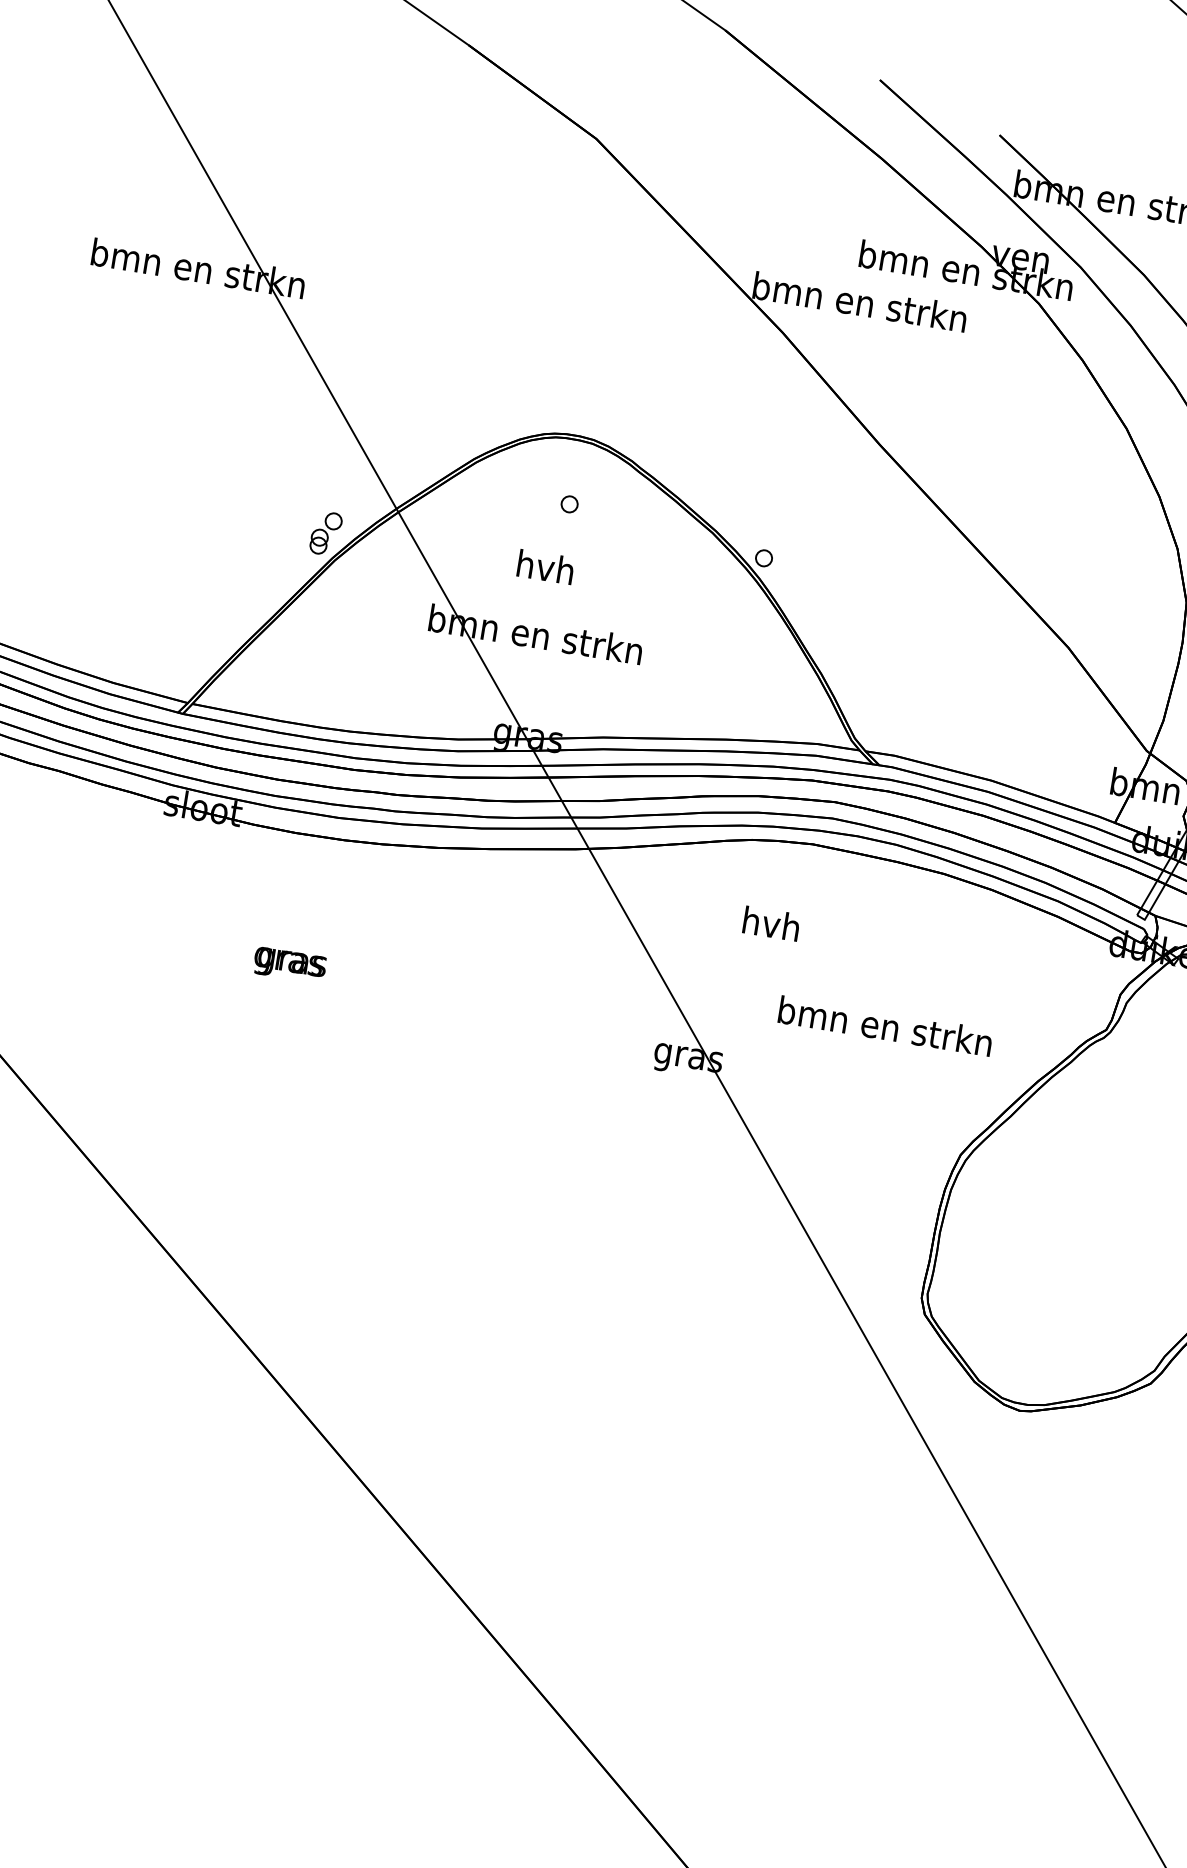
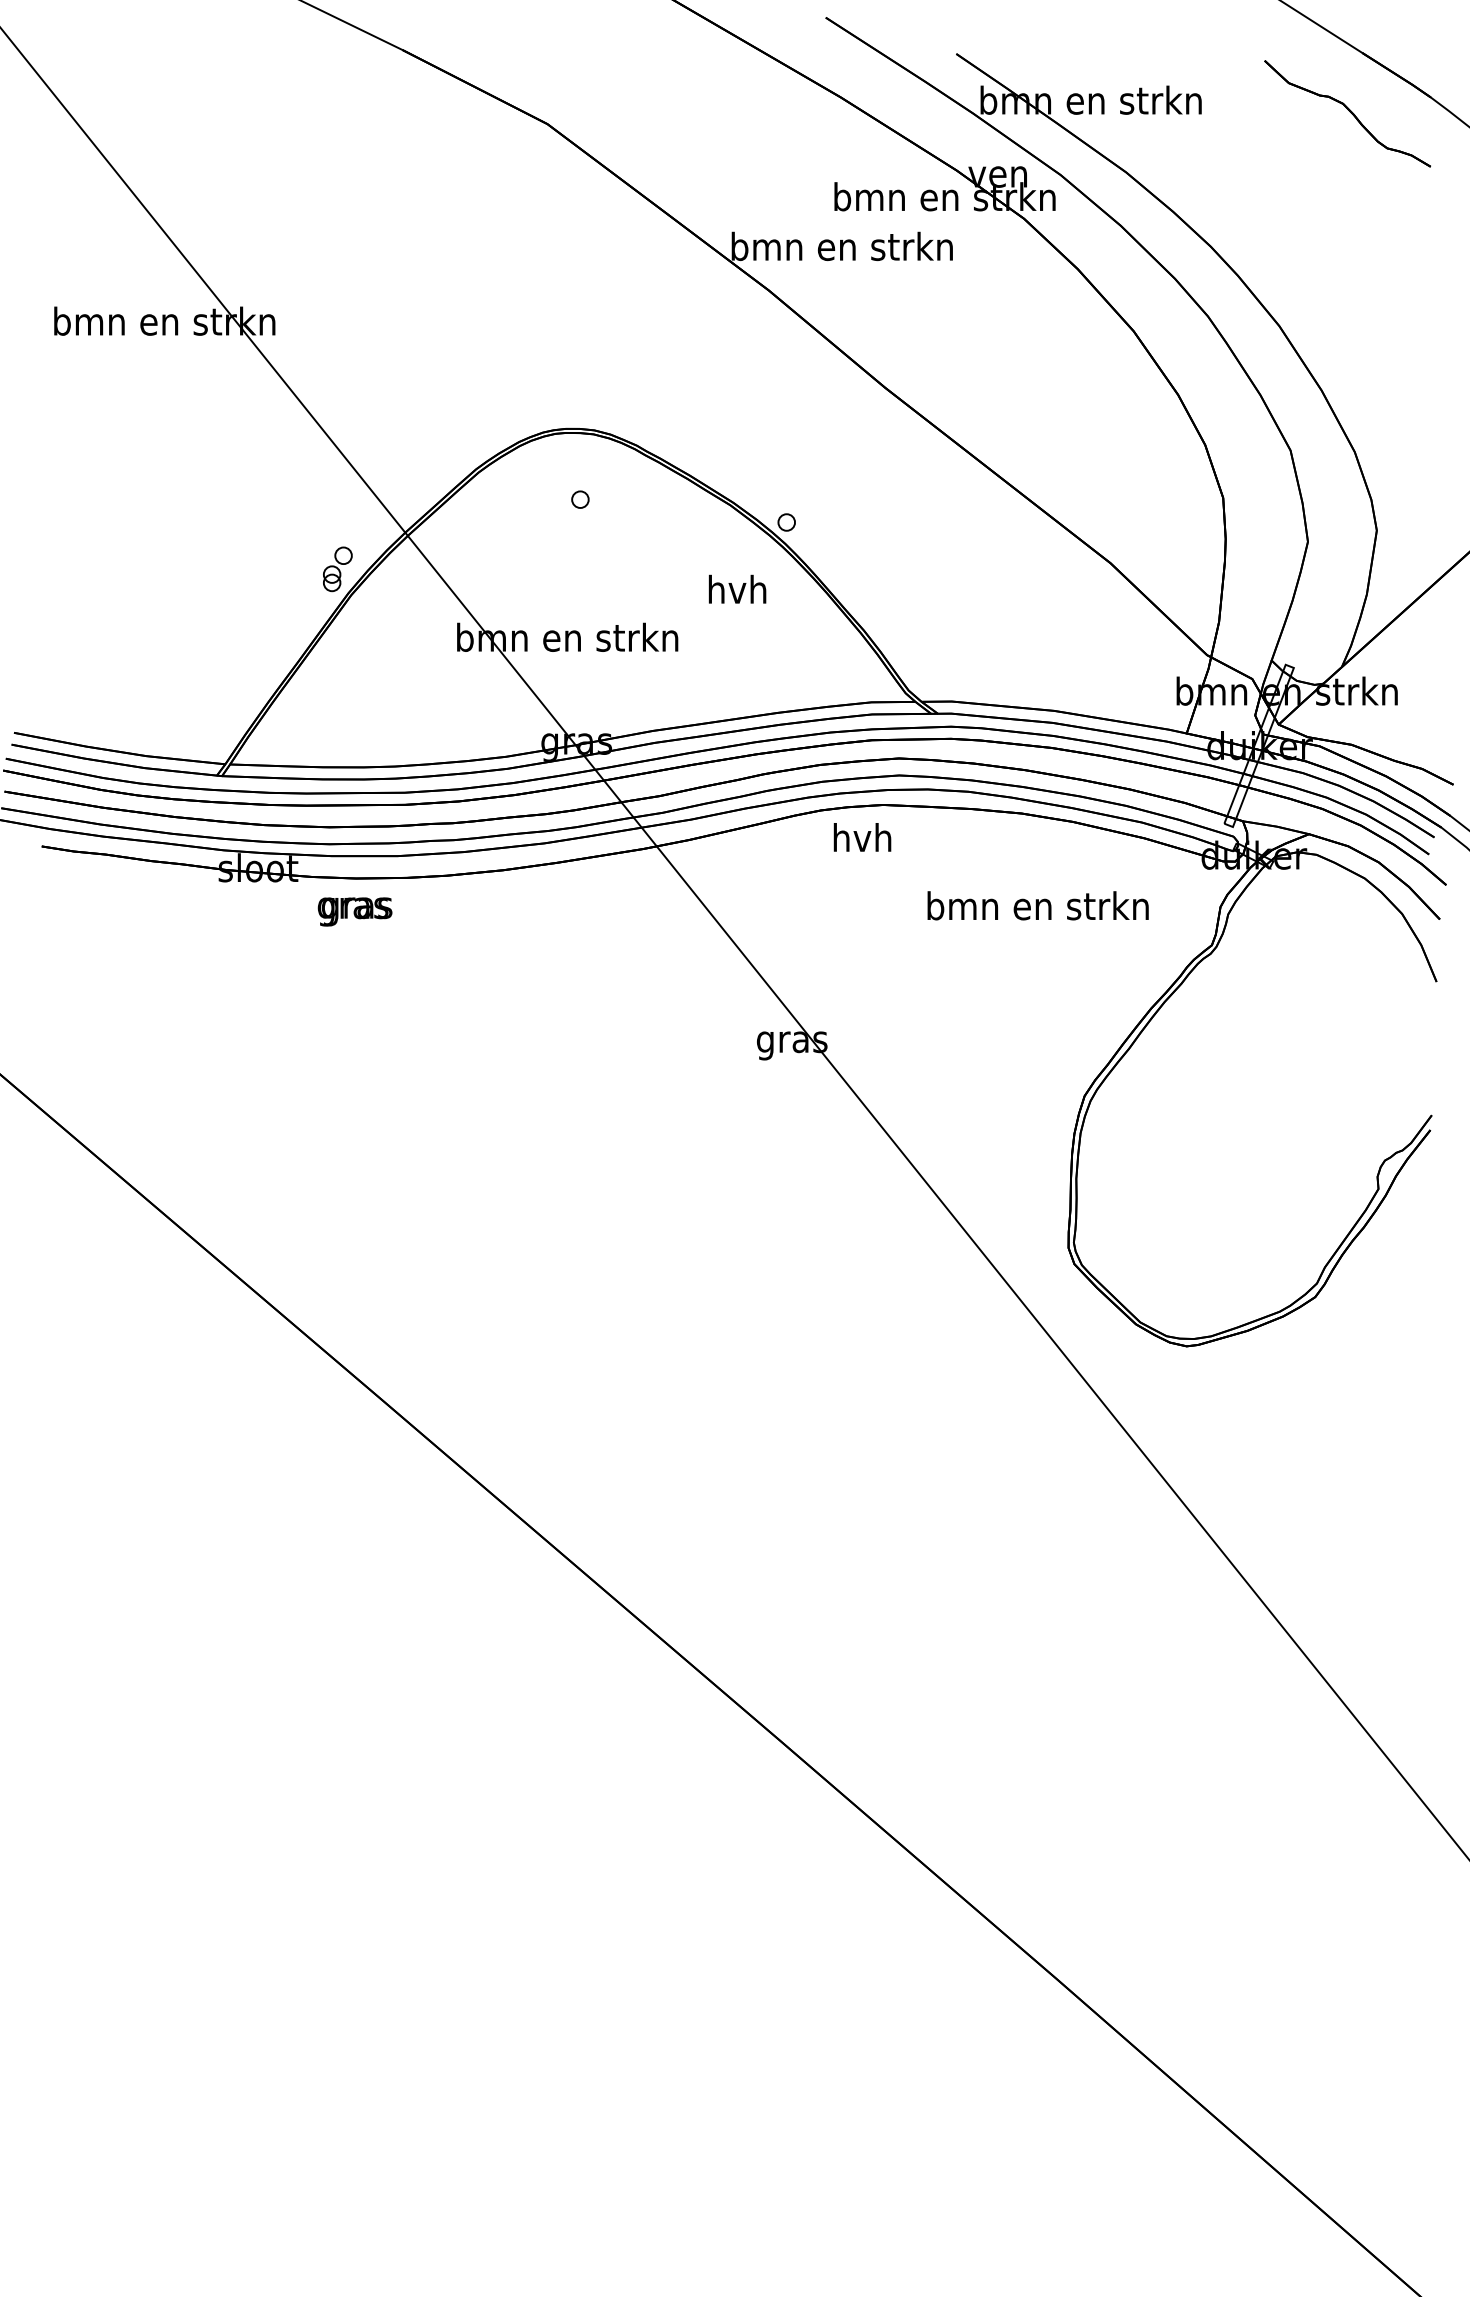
text: (545, 566) -> (737, 588), moved
text: (771, 923) -> (862, 837), moved
text: (289, 964) -> (354, 911), moved
text: (884, 1025) -> (1037, 905), moved

